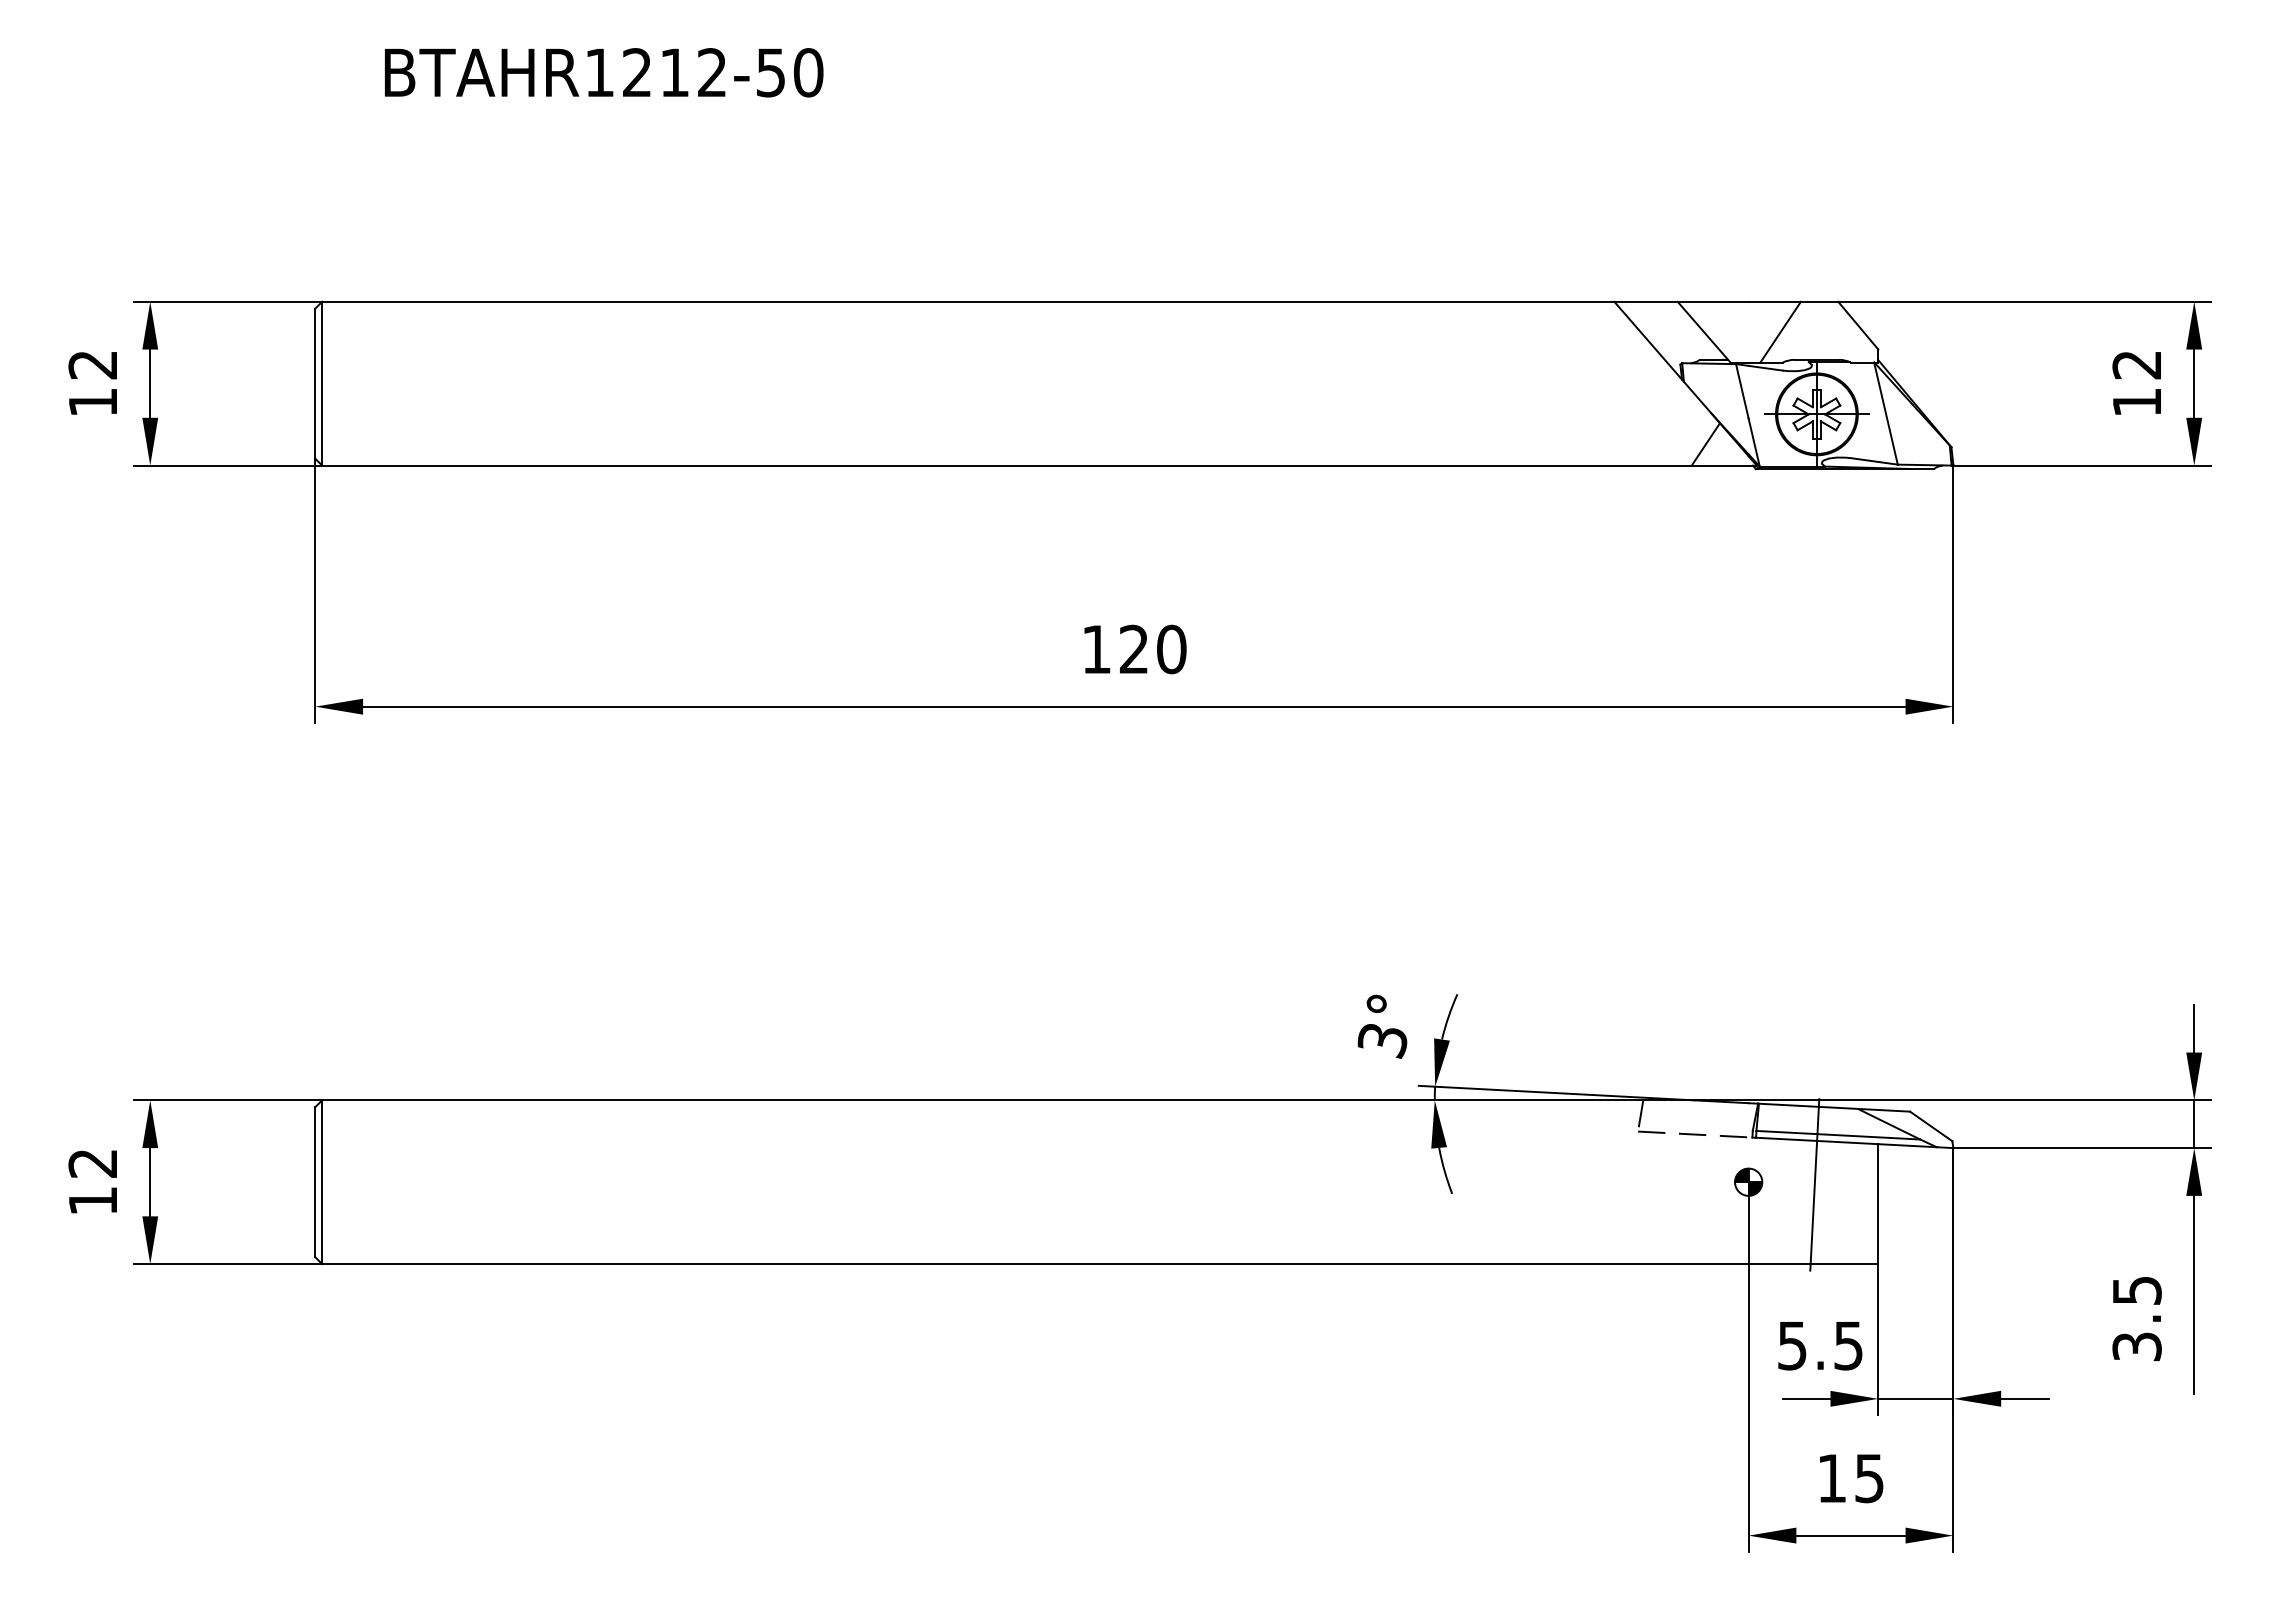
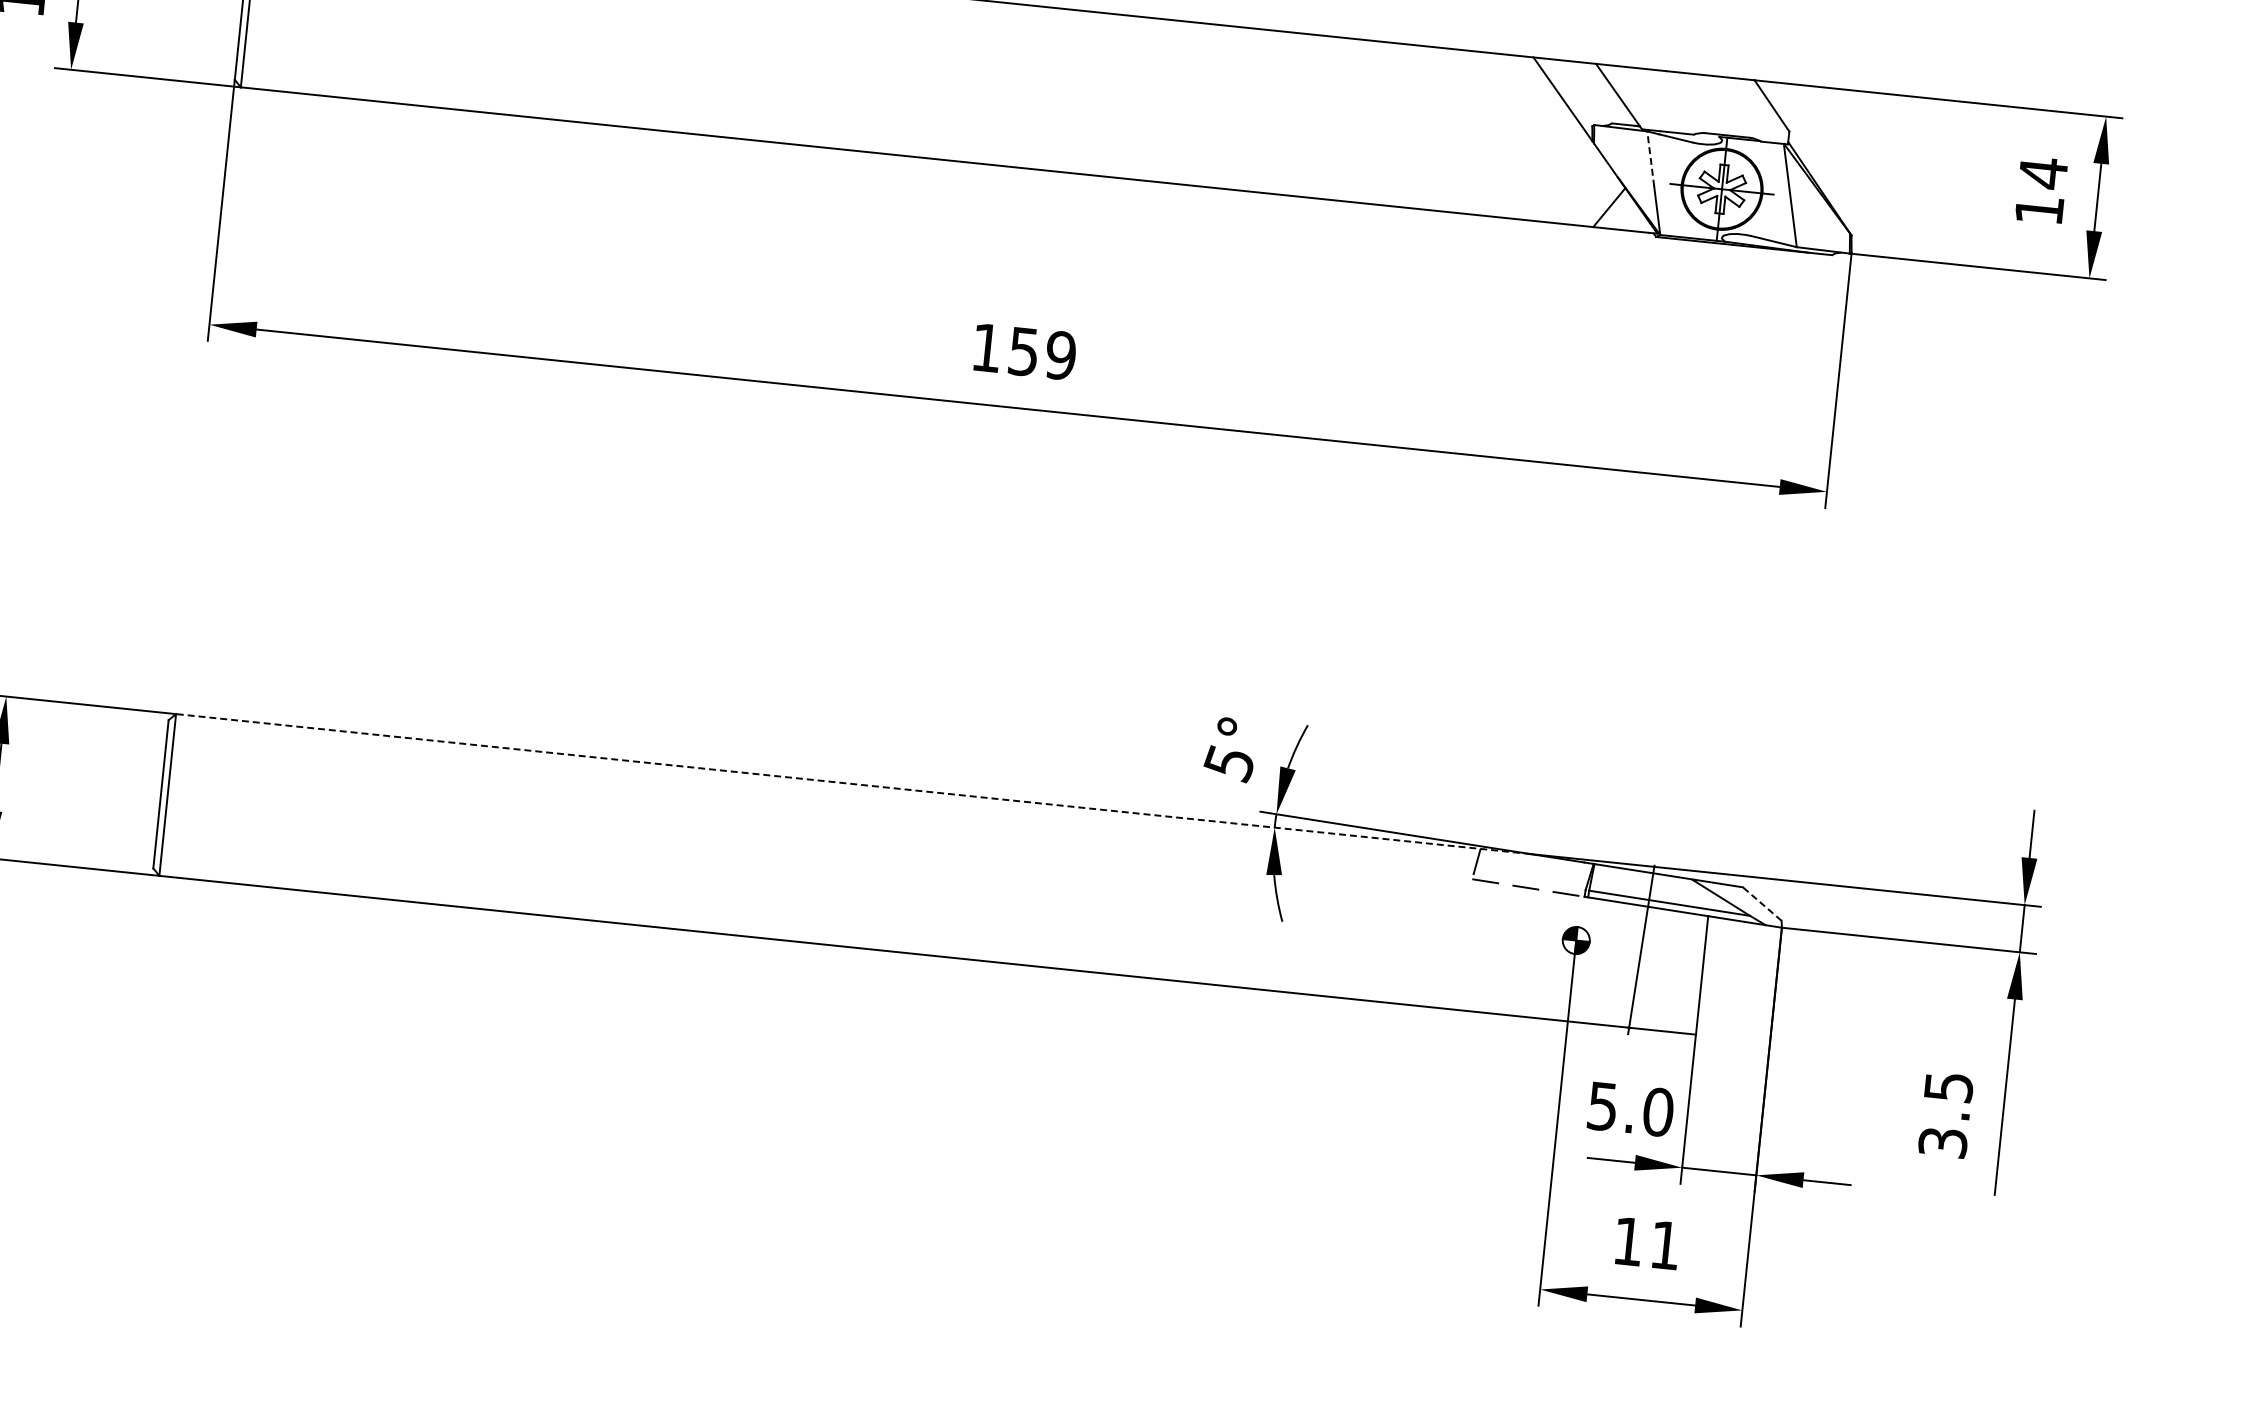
line: (1780, 331) -> (1694, 103), removed
text: (2136, 364) -> (2042, 172), 12 -> 14
line: (1742, 391) -> (1650, 159), solid -> dashed
text: (1153, 649) -> (1042, 353), 120 -> 159
text: (1382, 1041) -> (1229, 764), 3° -> 5°
line: (1008, 1100) -> (853, 784), solid -> dashed
line: (1931, 1126) -> (1762, 904), solid -> dashed
text: (1848, 1345) -> (1658, 1111), 5.5 -> 5.0
text: (1869, 1478) -> (1665, 1245), 15 -> 11

